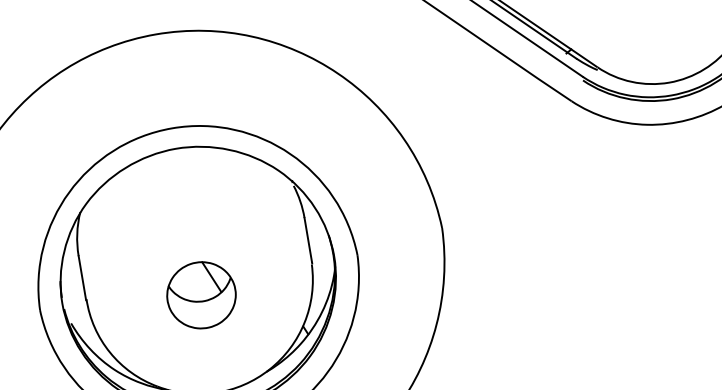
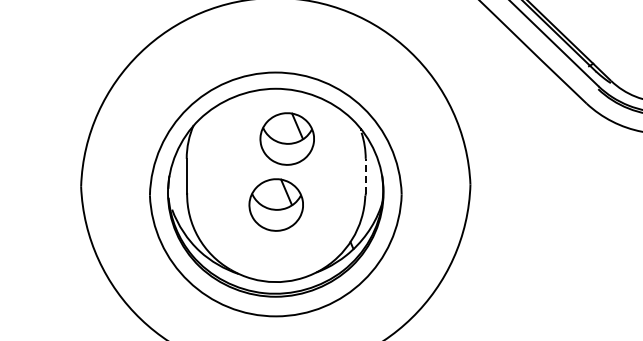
part: (200, 209) -> (286, 138), added
line: (307, 239) -> (365, 175), solid -> dashed

